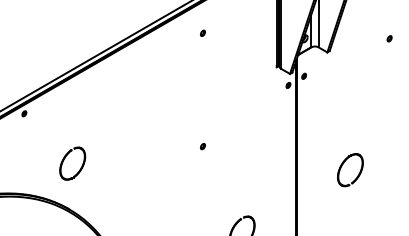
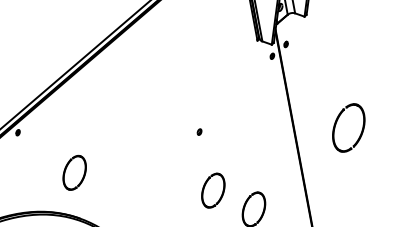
part: (202, 32) -> (178, 20), removed
part: (350, 170) -> (349, 128), size x1.4
part: (205, 206) -> (213, 190), added

